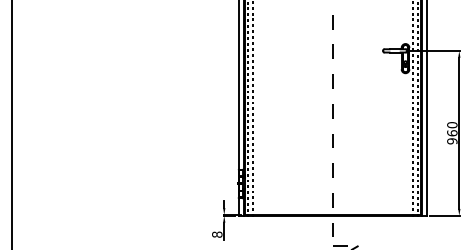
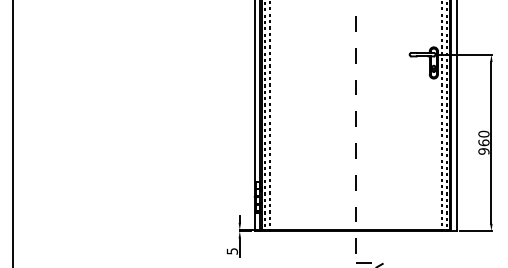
text: (216, 234) -> (231, 251), 8 -> 5

